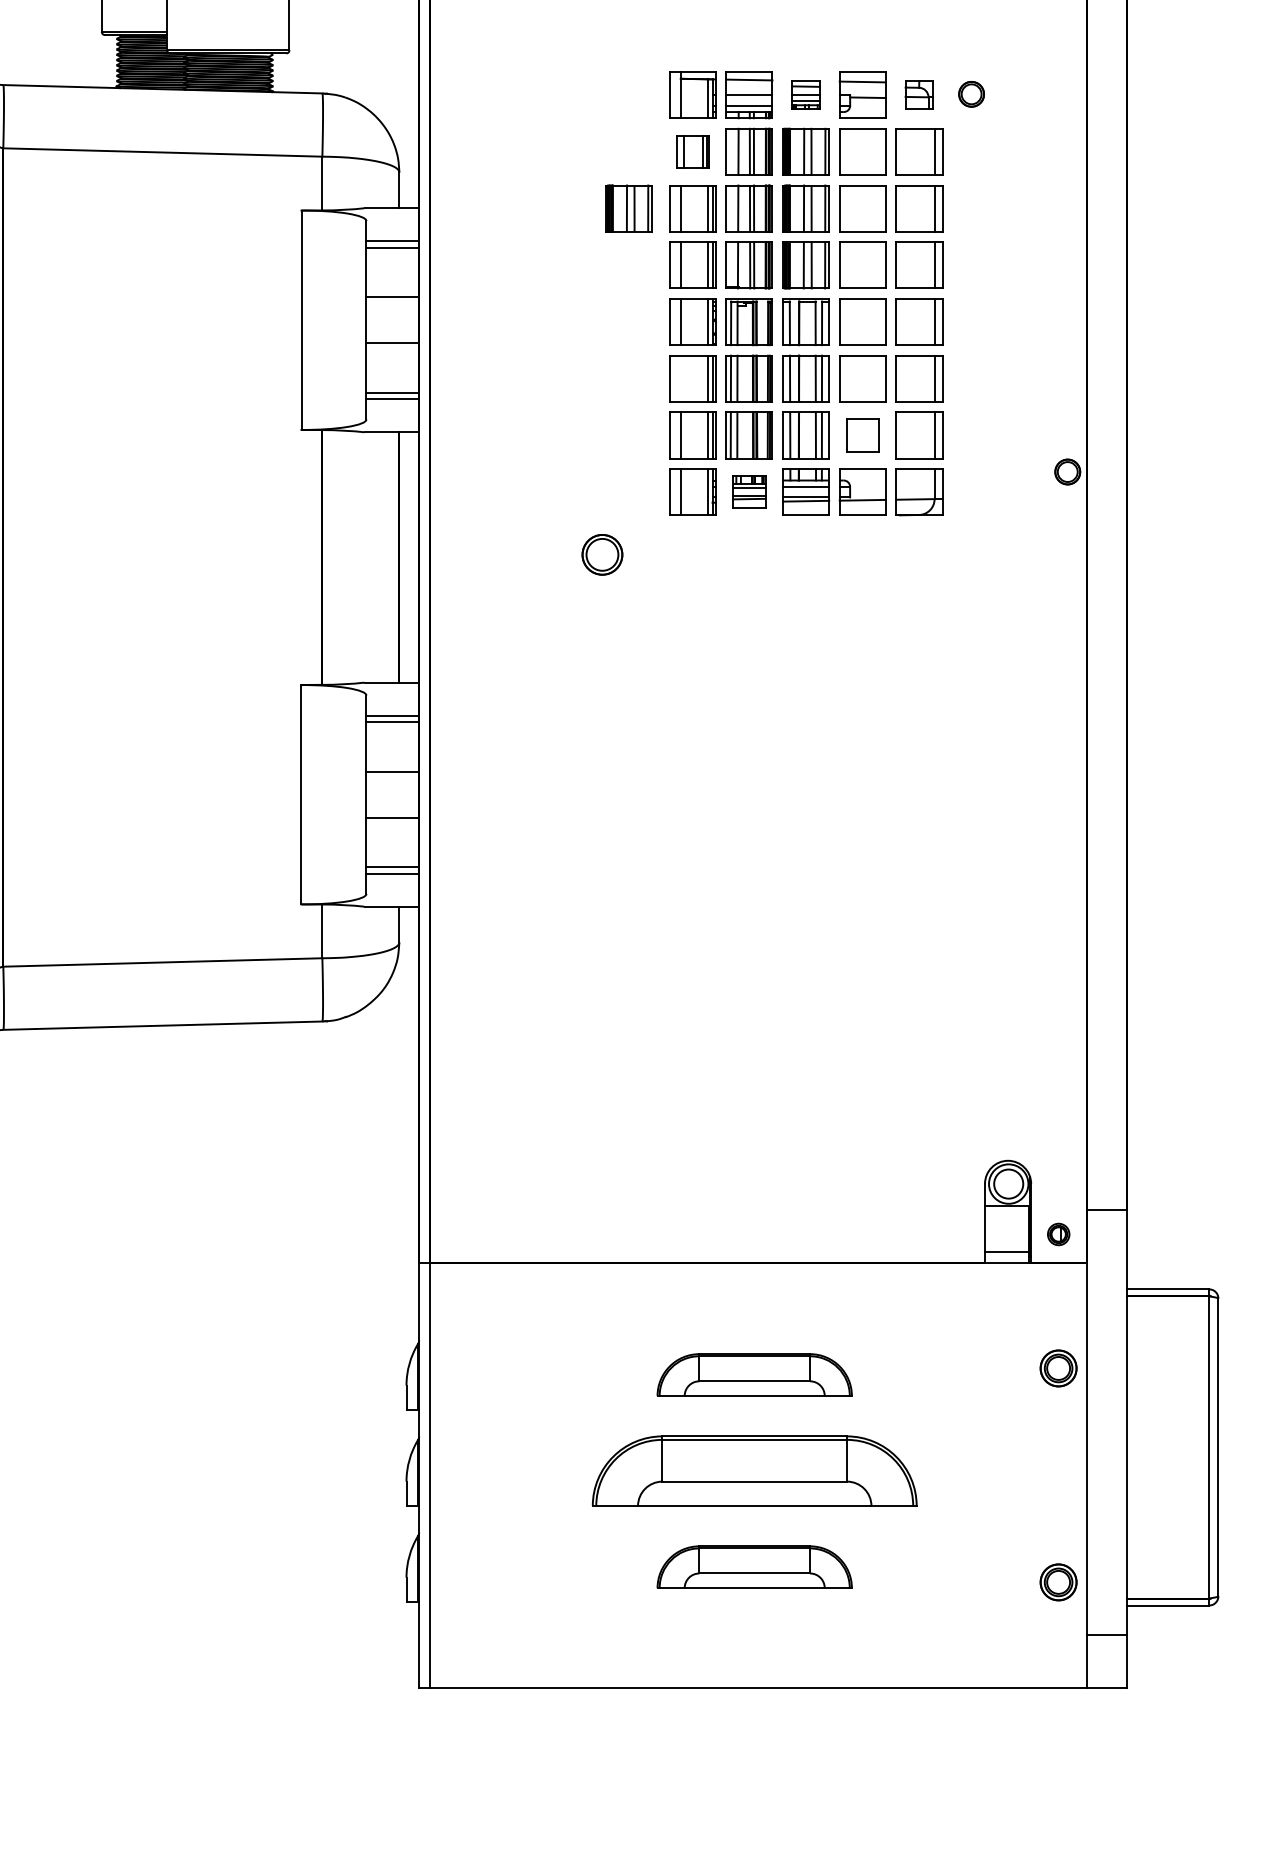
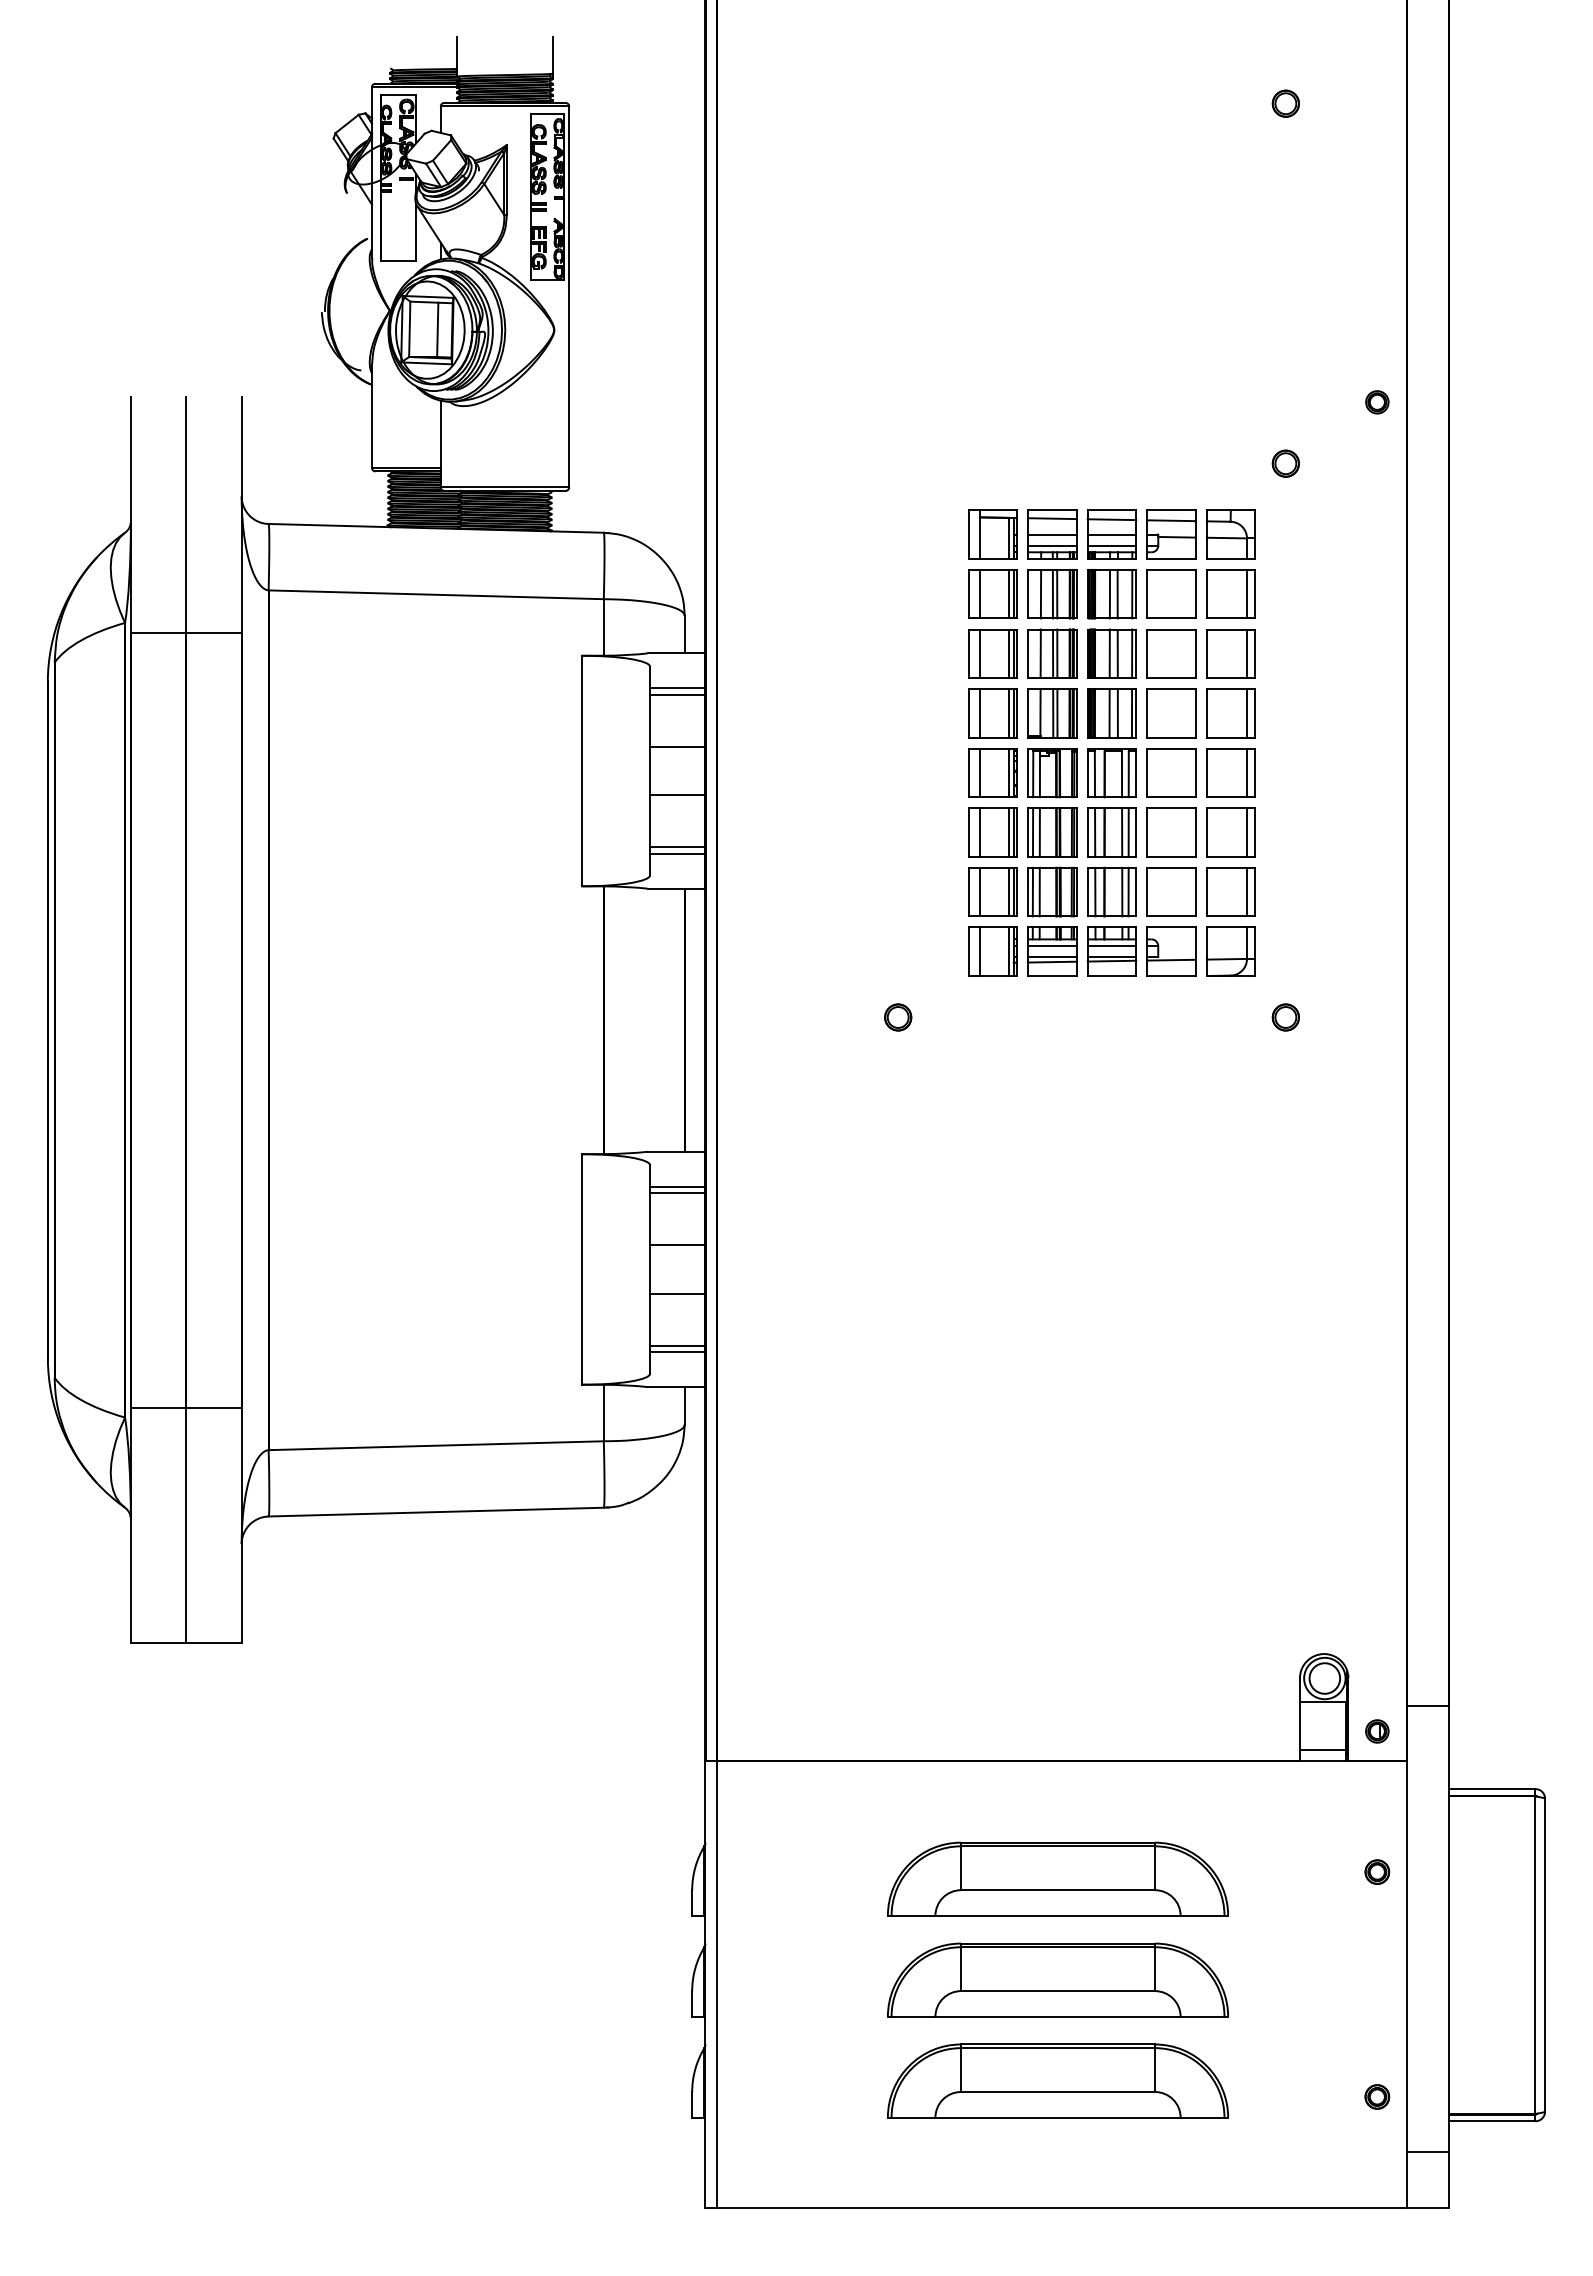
part: (971, 94) -> (1285, 463), moved
part: (805, 95) -> (1111, 534), size x1.67
part: (918, 95) -> (1230, 534), size x1.67
part: (692, 151) -> (992, 593), size x1.43
part: (628, 208) -> (925, 653), removed
line: (680, 378) -> (980, 832), added
part: (862, 434) -> (1171, 891), size x1.43
part: (1067, 472) -> (1285, 1017), moved
part: (749, 492) -> (1052, 951), size x1.43
part: (602, 554) -> (898, 1017), size x0.62
part: (1058, 1367) -> (1377, 1871), size x0.62
part: (754, 1374) -> (1057, 1878), size x1.67
part: (754, 1566) -> (1057, 2080), size x1.67
part: (1058, 1581) -> (1377, 2096), size x0.62

